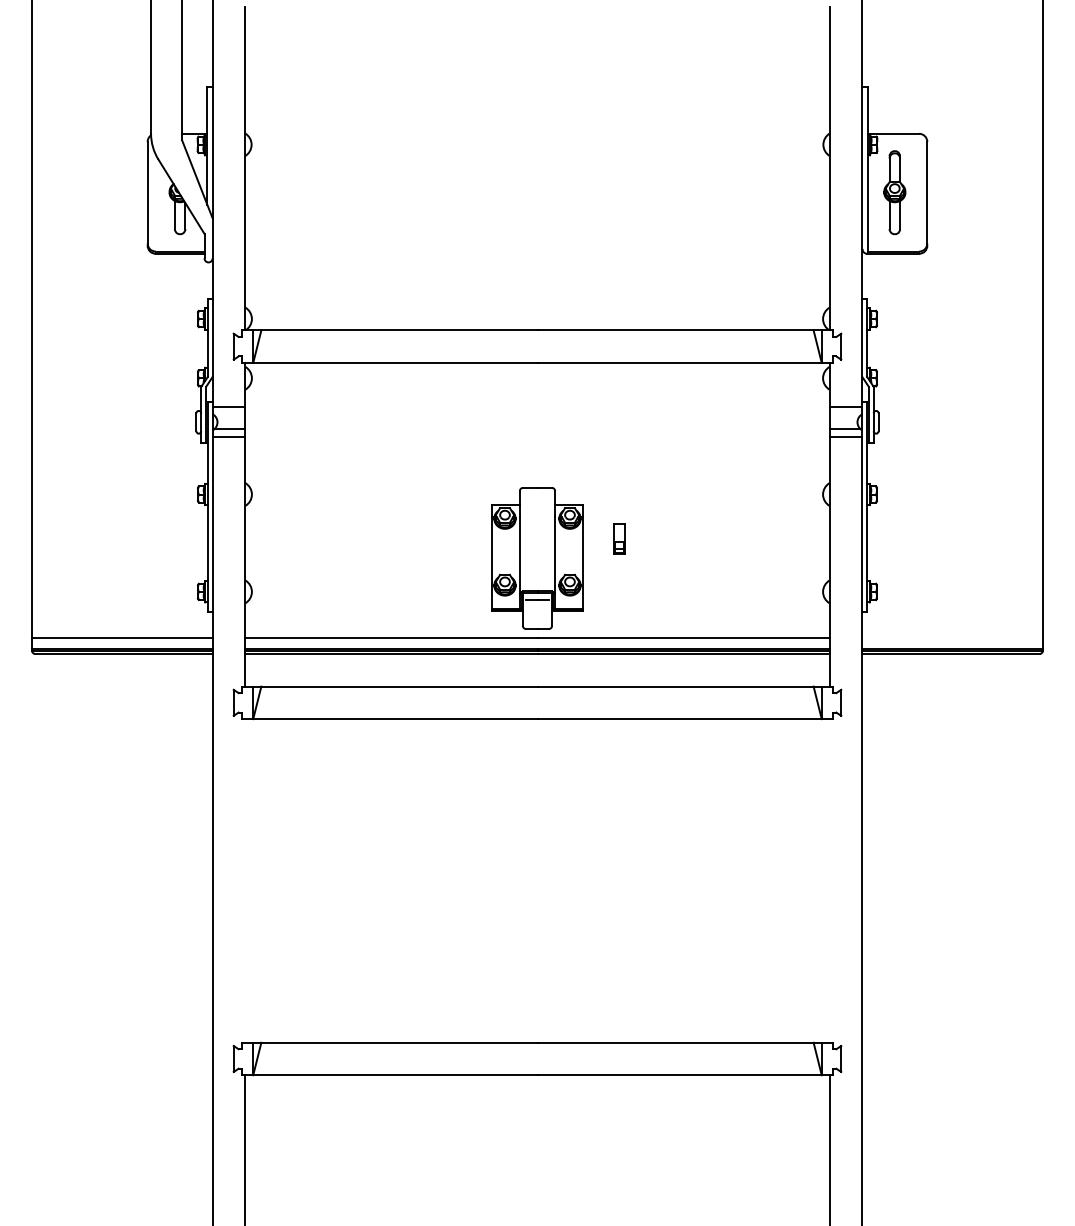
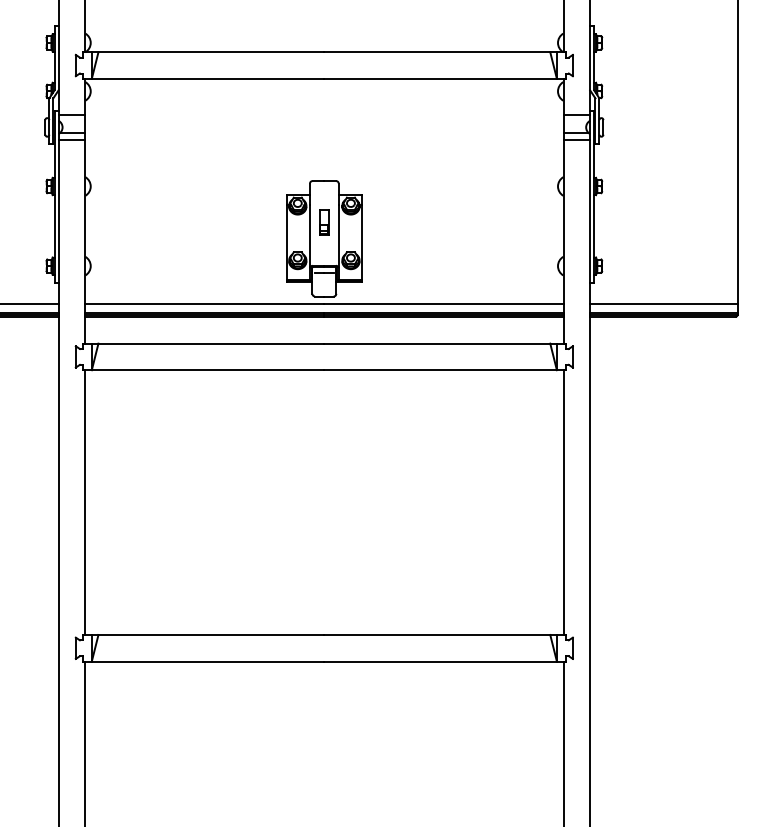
part: (619, 538) -> (324, 222), moved
line: (952, 638) -> (663, 304), added
line: (245, 880) -> (85, 502), added
line: (829, 880) -> (563, 502), added

